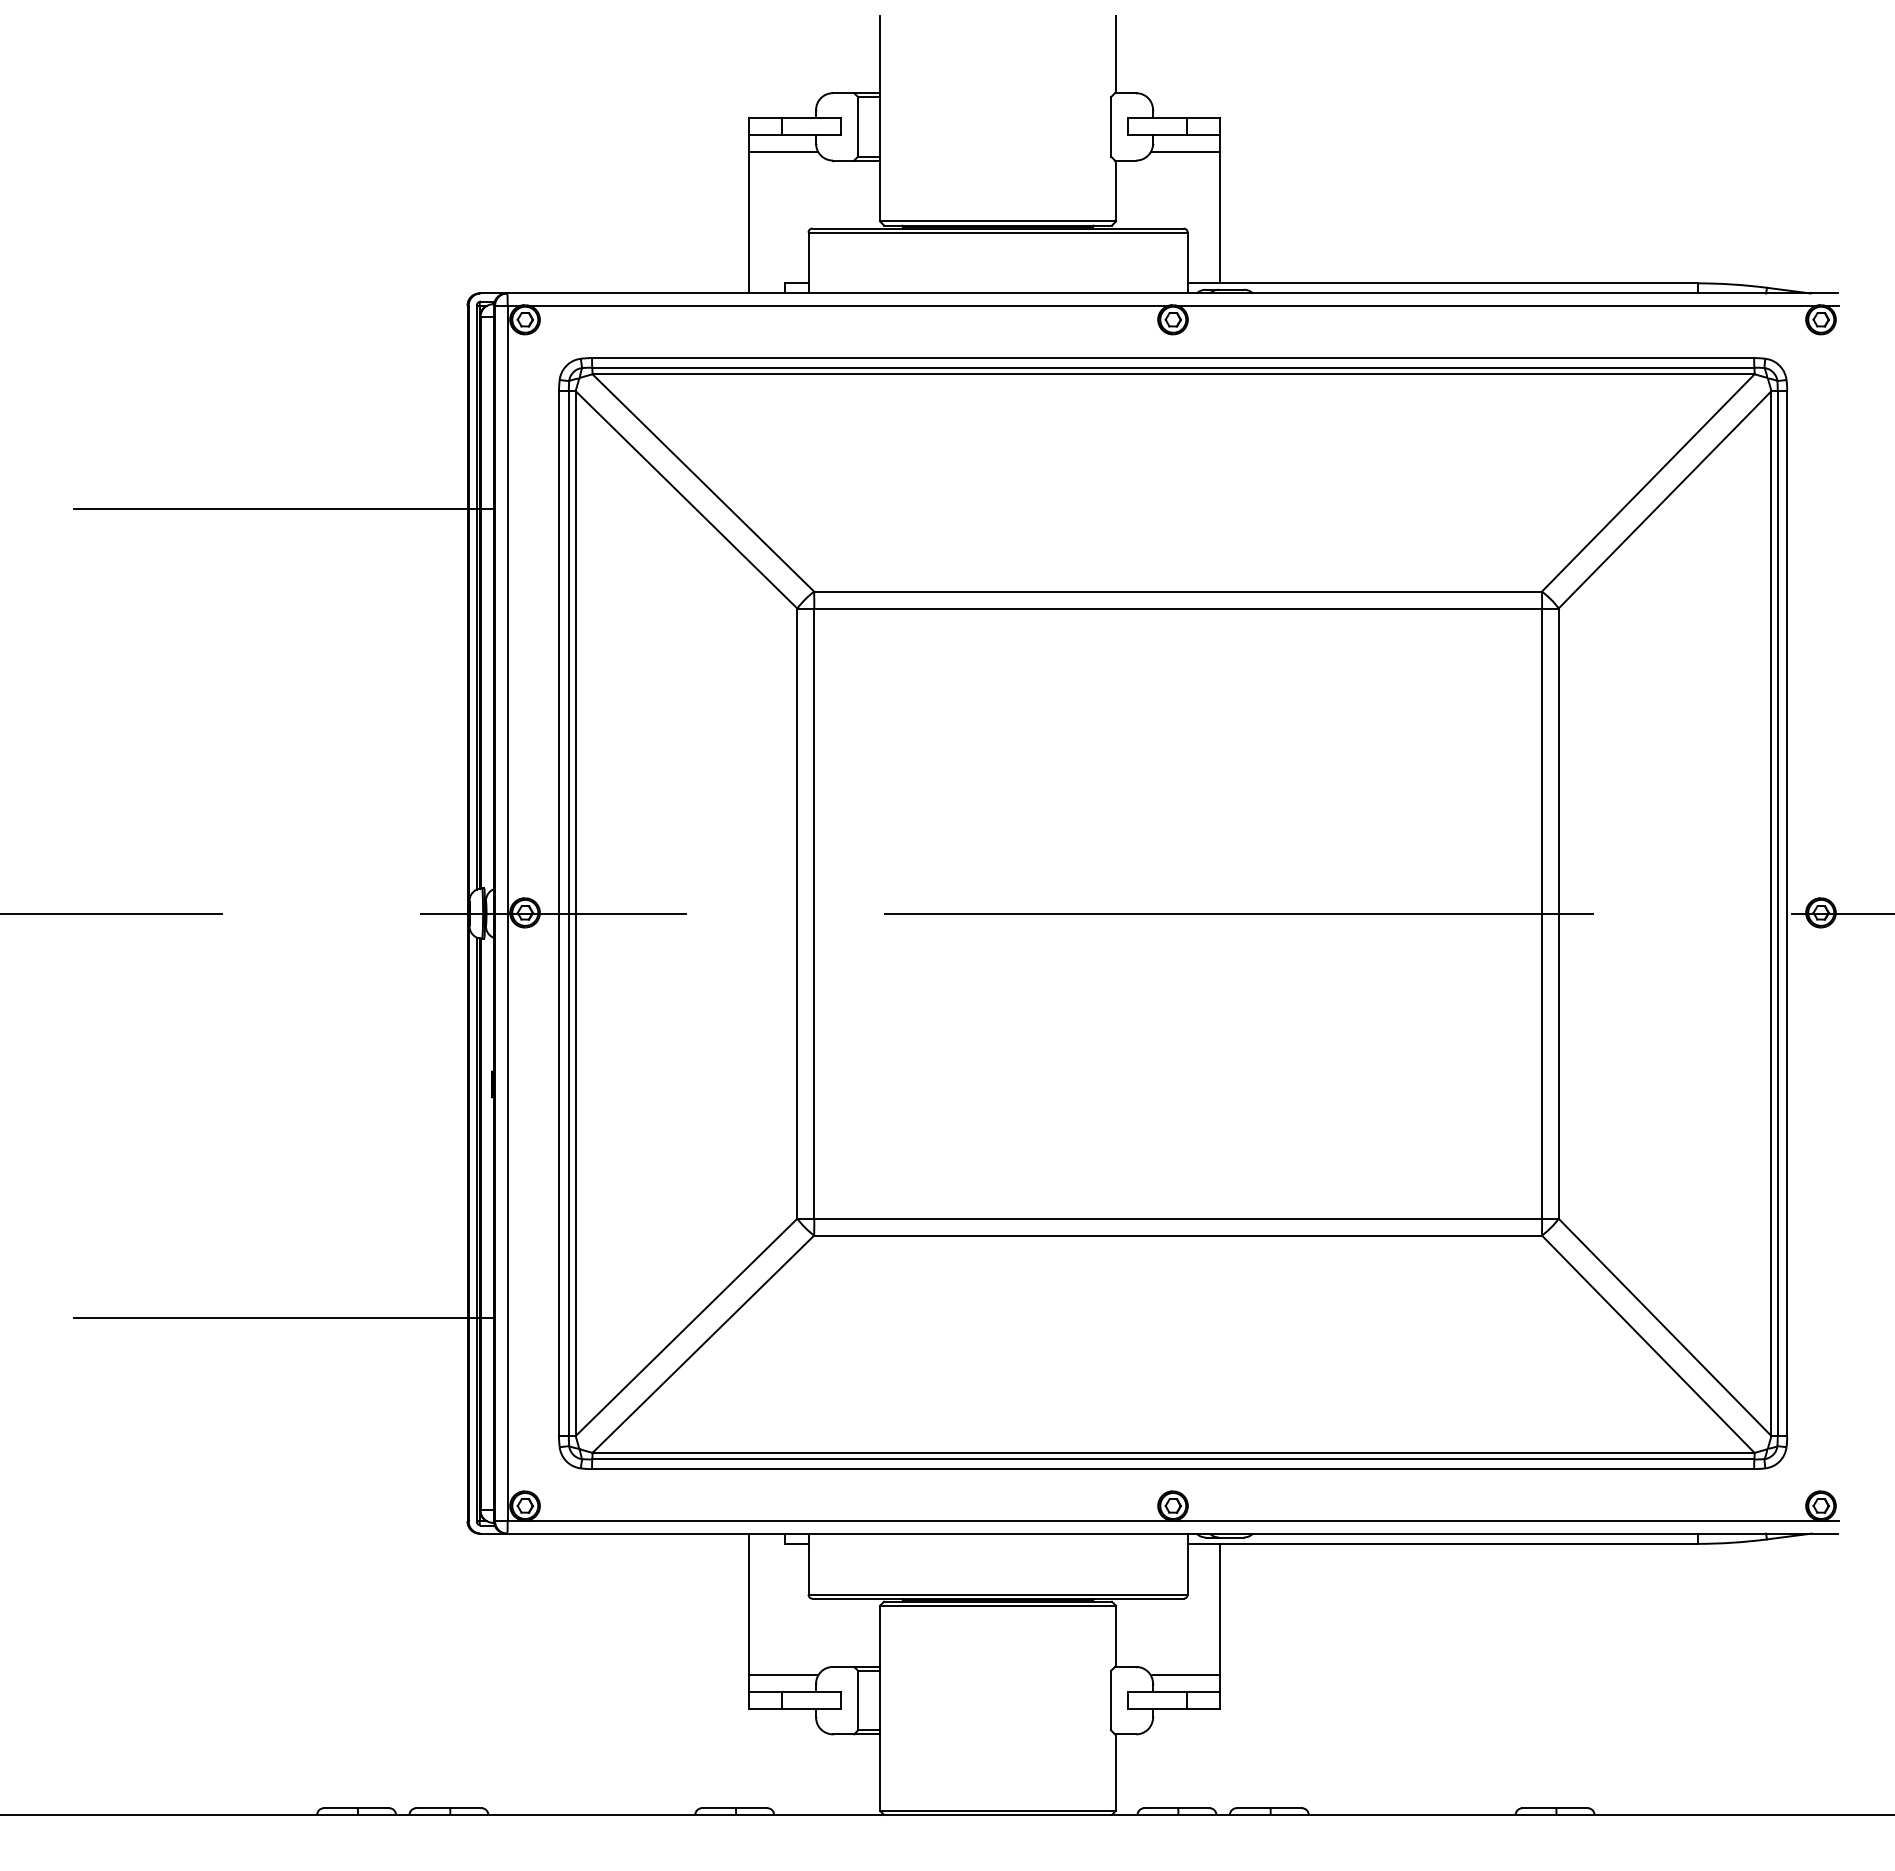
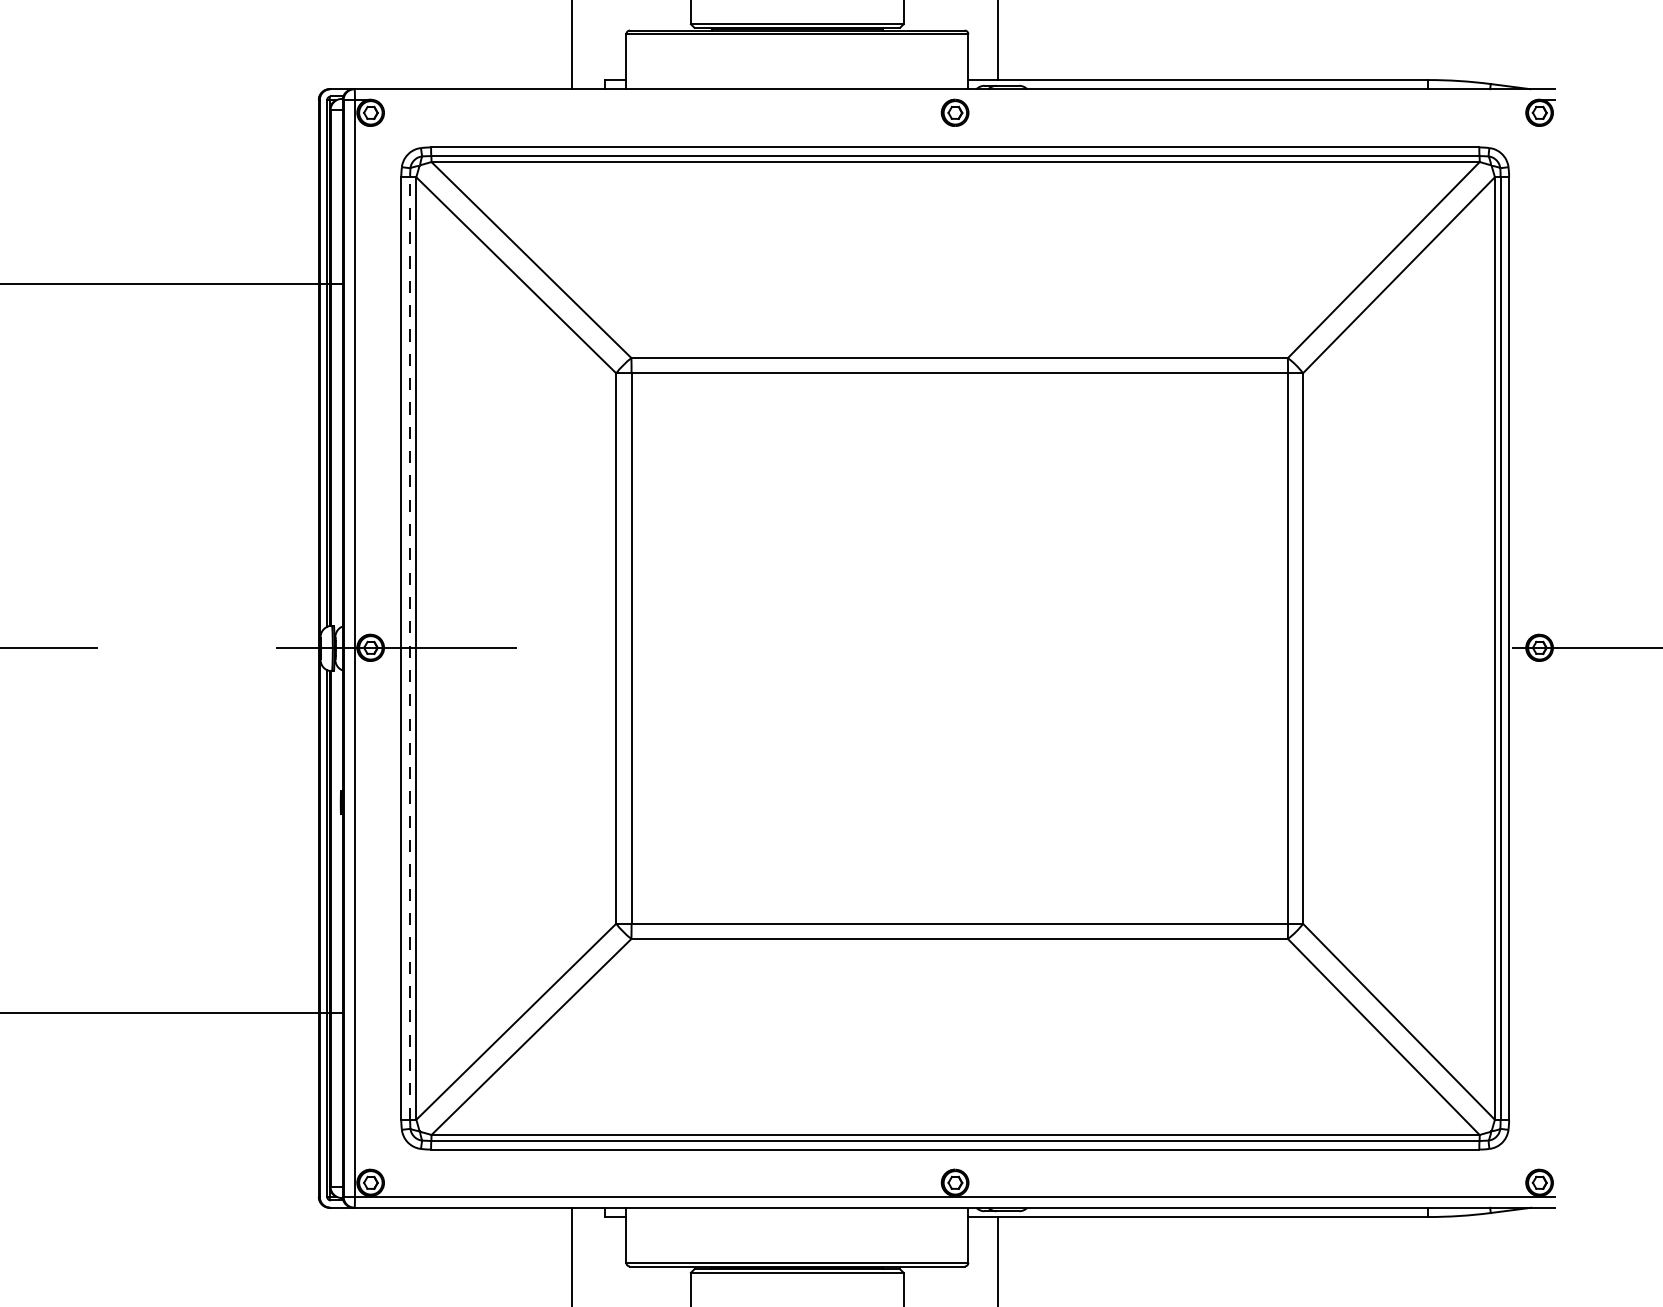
line: (848, 305) -> (662, 100), removed
line: (1496, 305) -> (1246, 100), removed
line: (568, 913) -> (409, 648), solid -> dashed
line: (1238, 913) -> (1014, 648), removed

